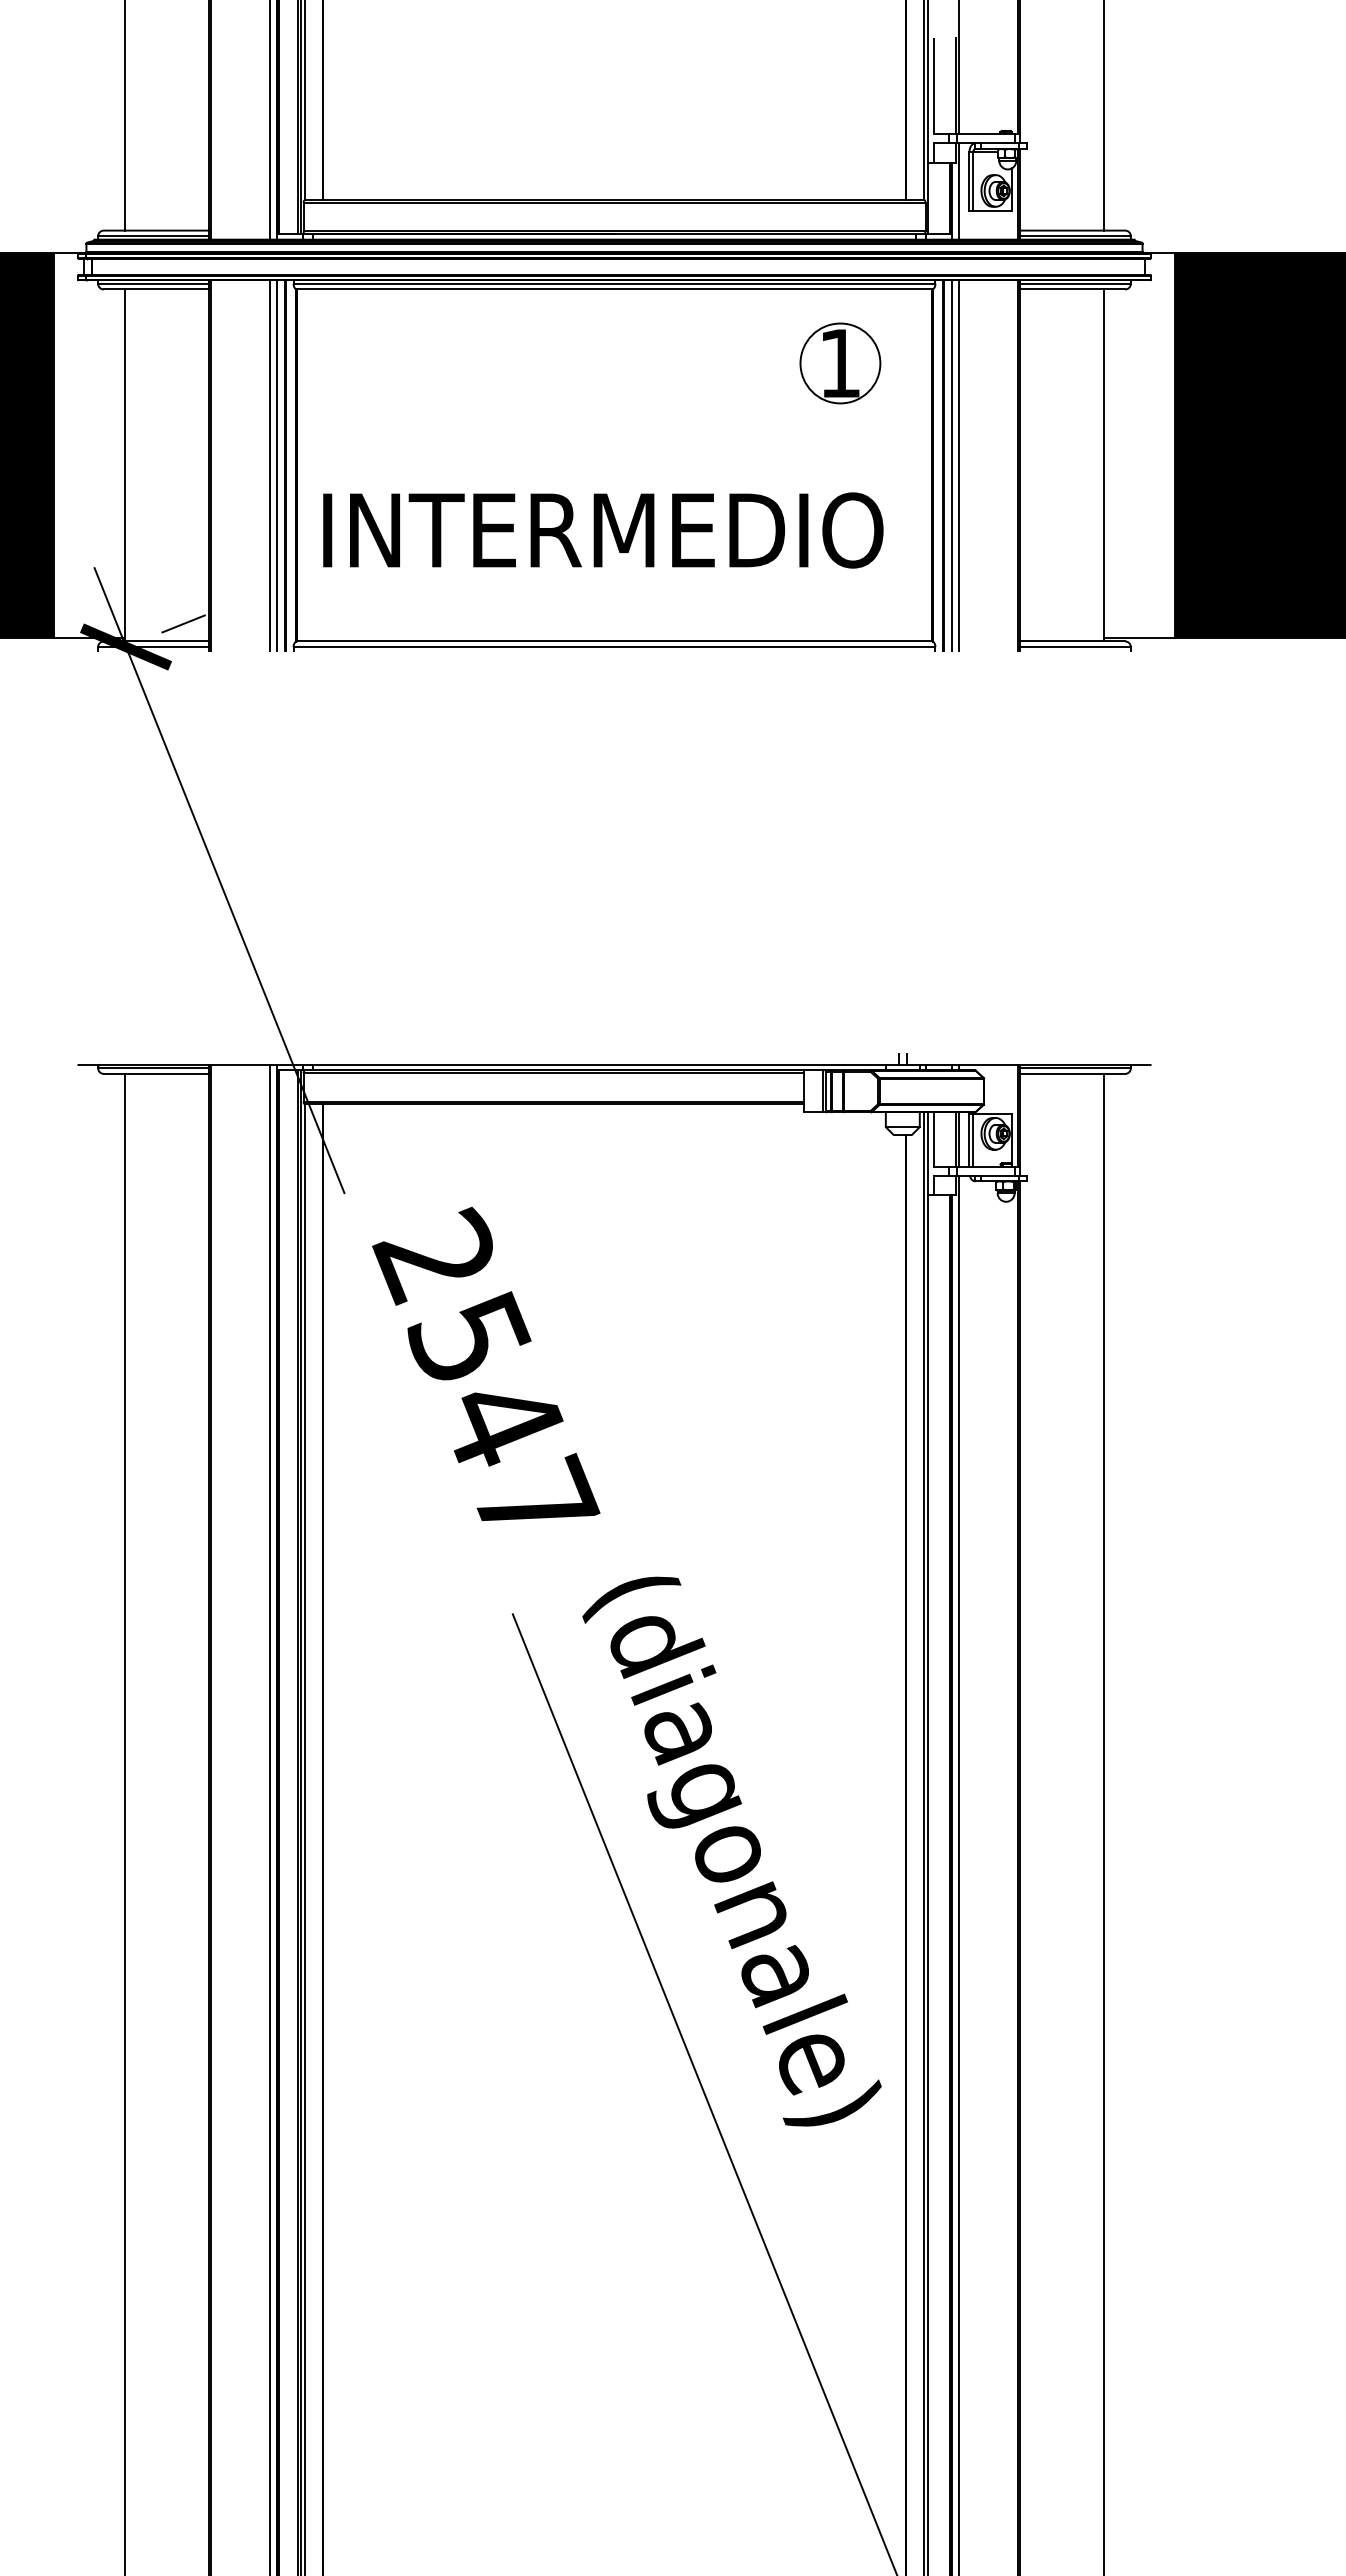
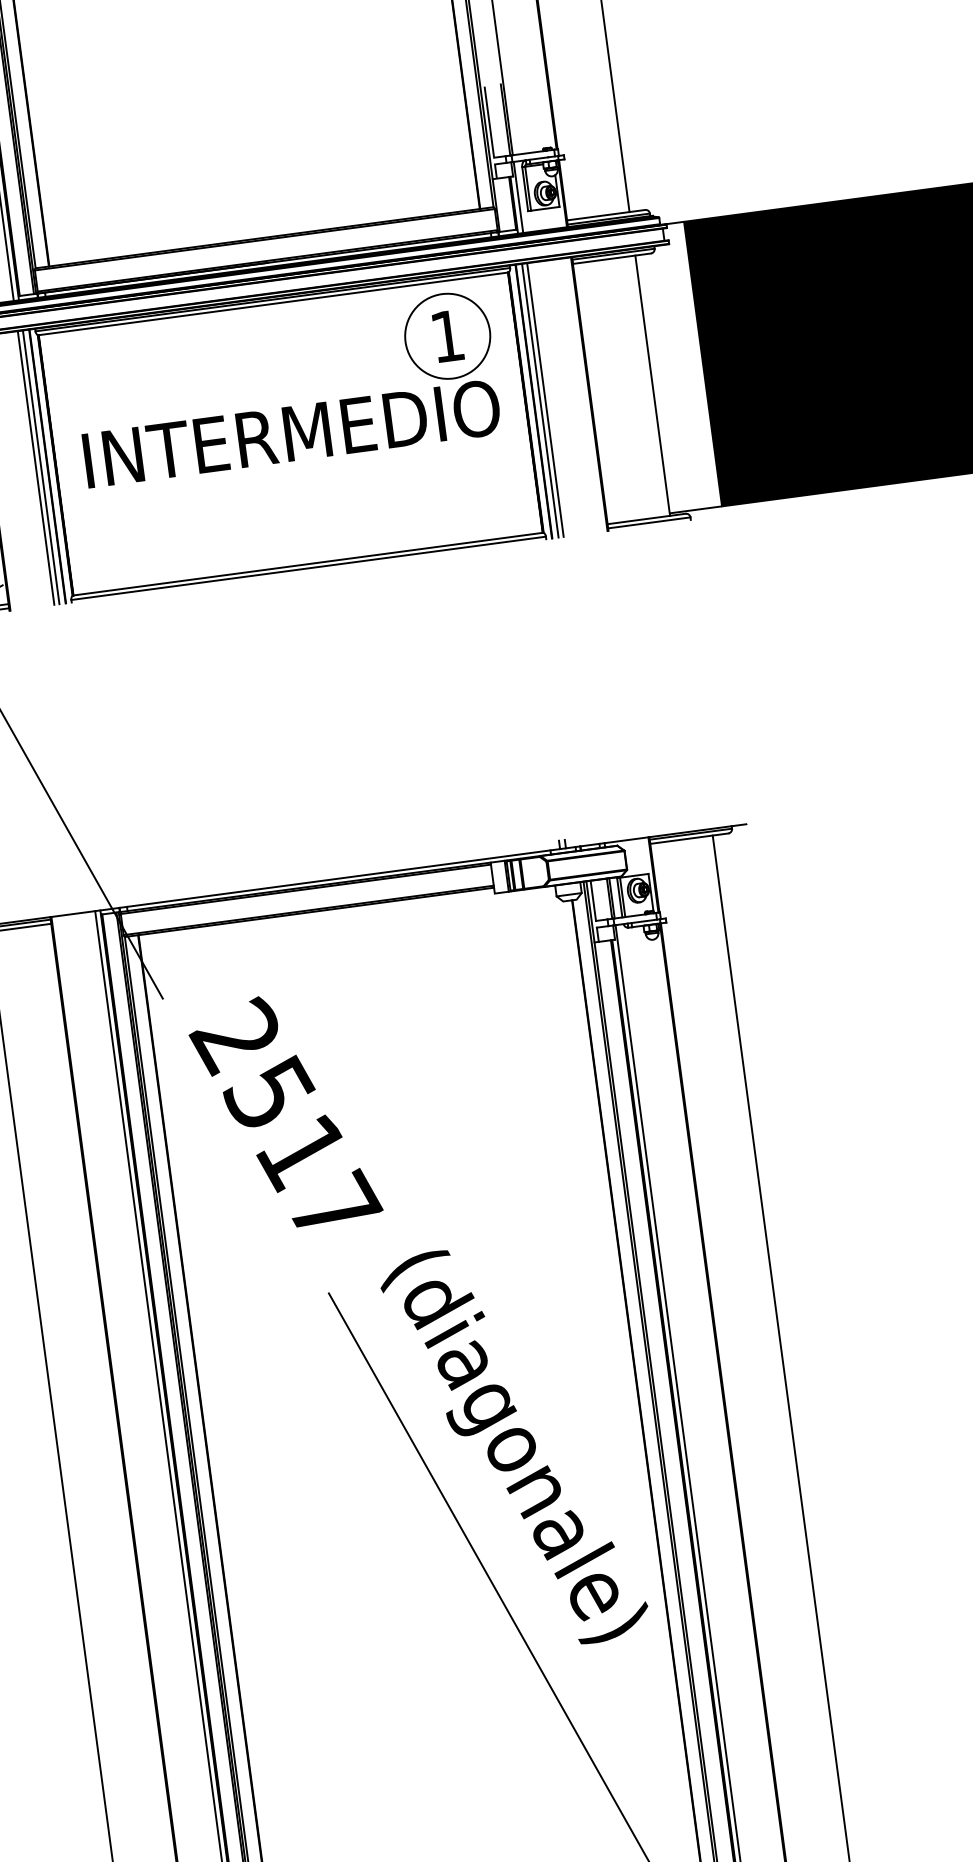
circle: (840, 363) -> (447, 336), size x1.43
text: (603, 530) -> (292, 433), moved
text: (501, 1423) -> (301, 1153), 2547 -> 2517

